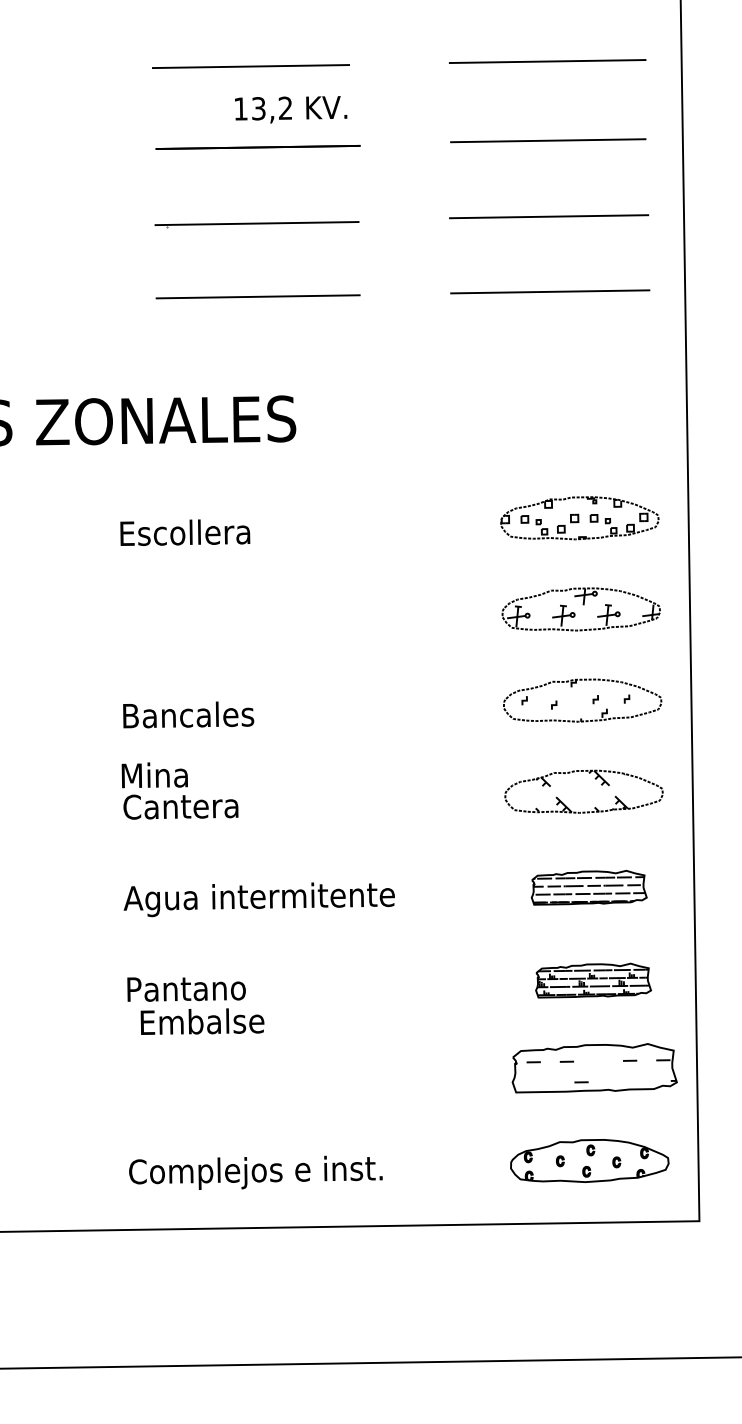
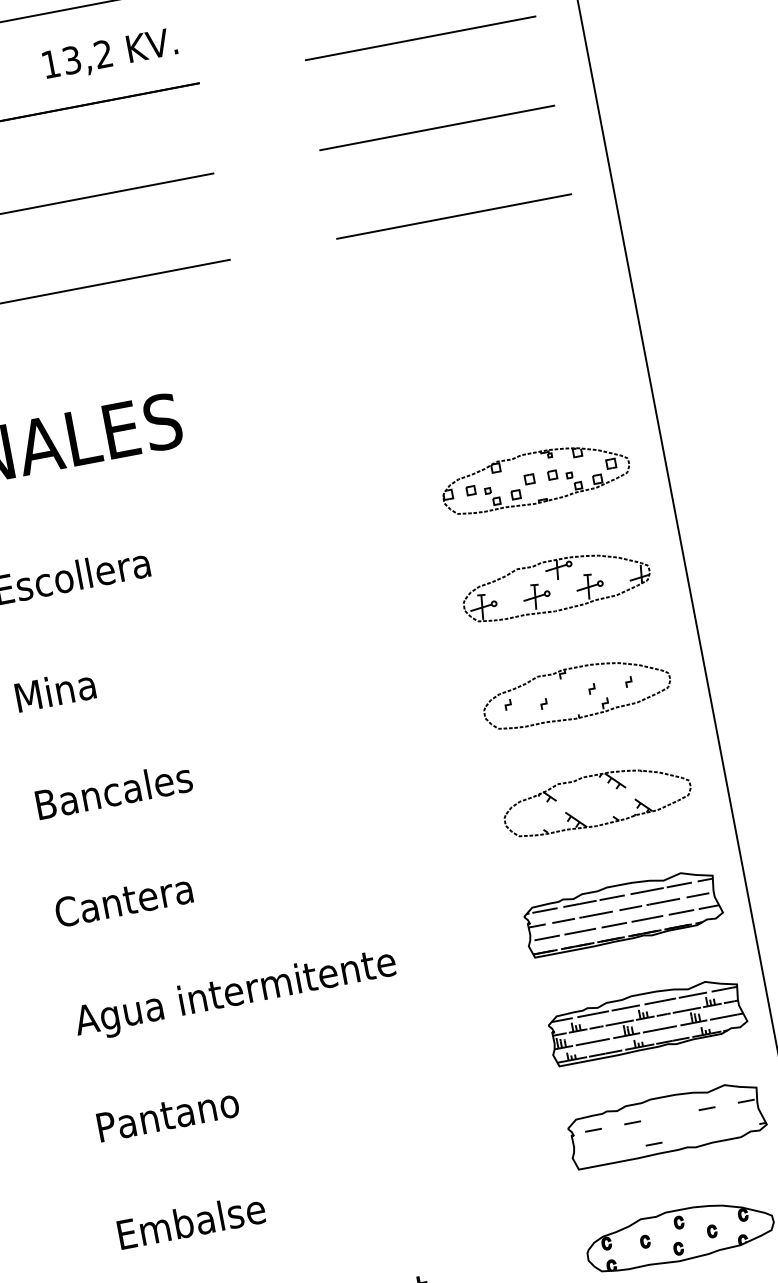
text: (154, 775) -> (55, 691), moved
part: (589, 887) -> (623, 912), size x1.43
part: (593, 980) -> (647, 1021), size x1.43
text: (202, 1021) -> (191, 1221), moved

